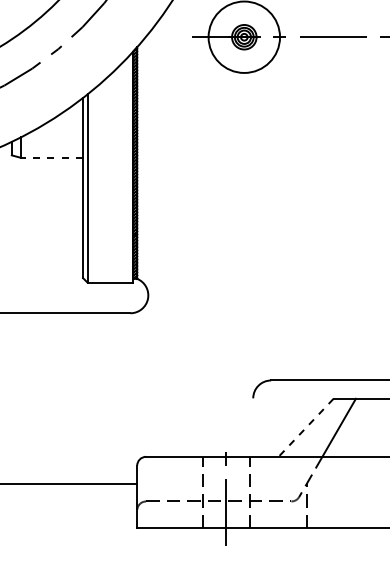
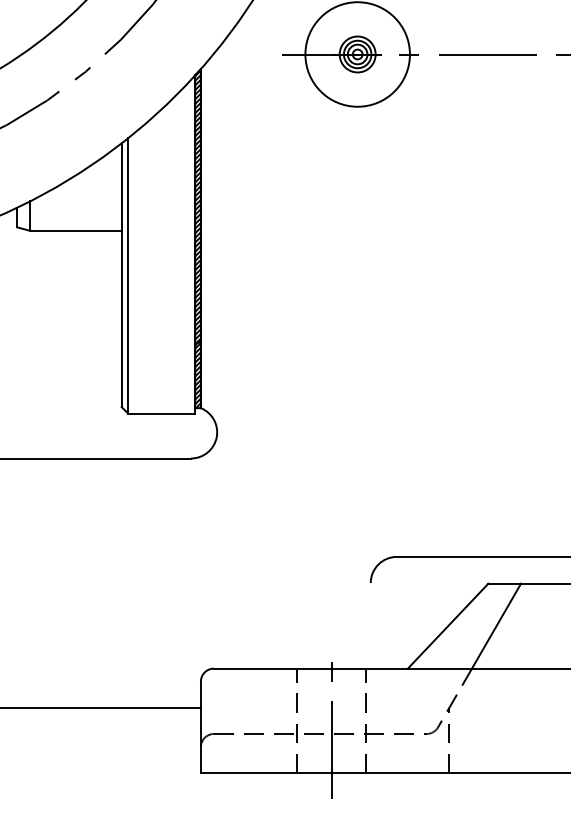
line: (51, 157) -> (75, 230), dashed -> solid
line: (306, 427) -> (448, 625), dashed -> solid

